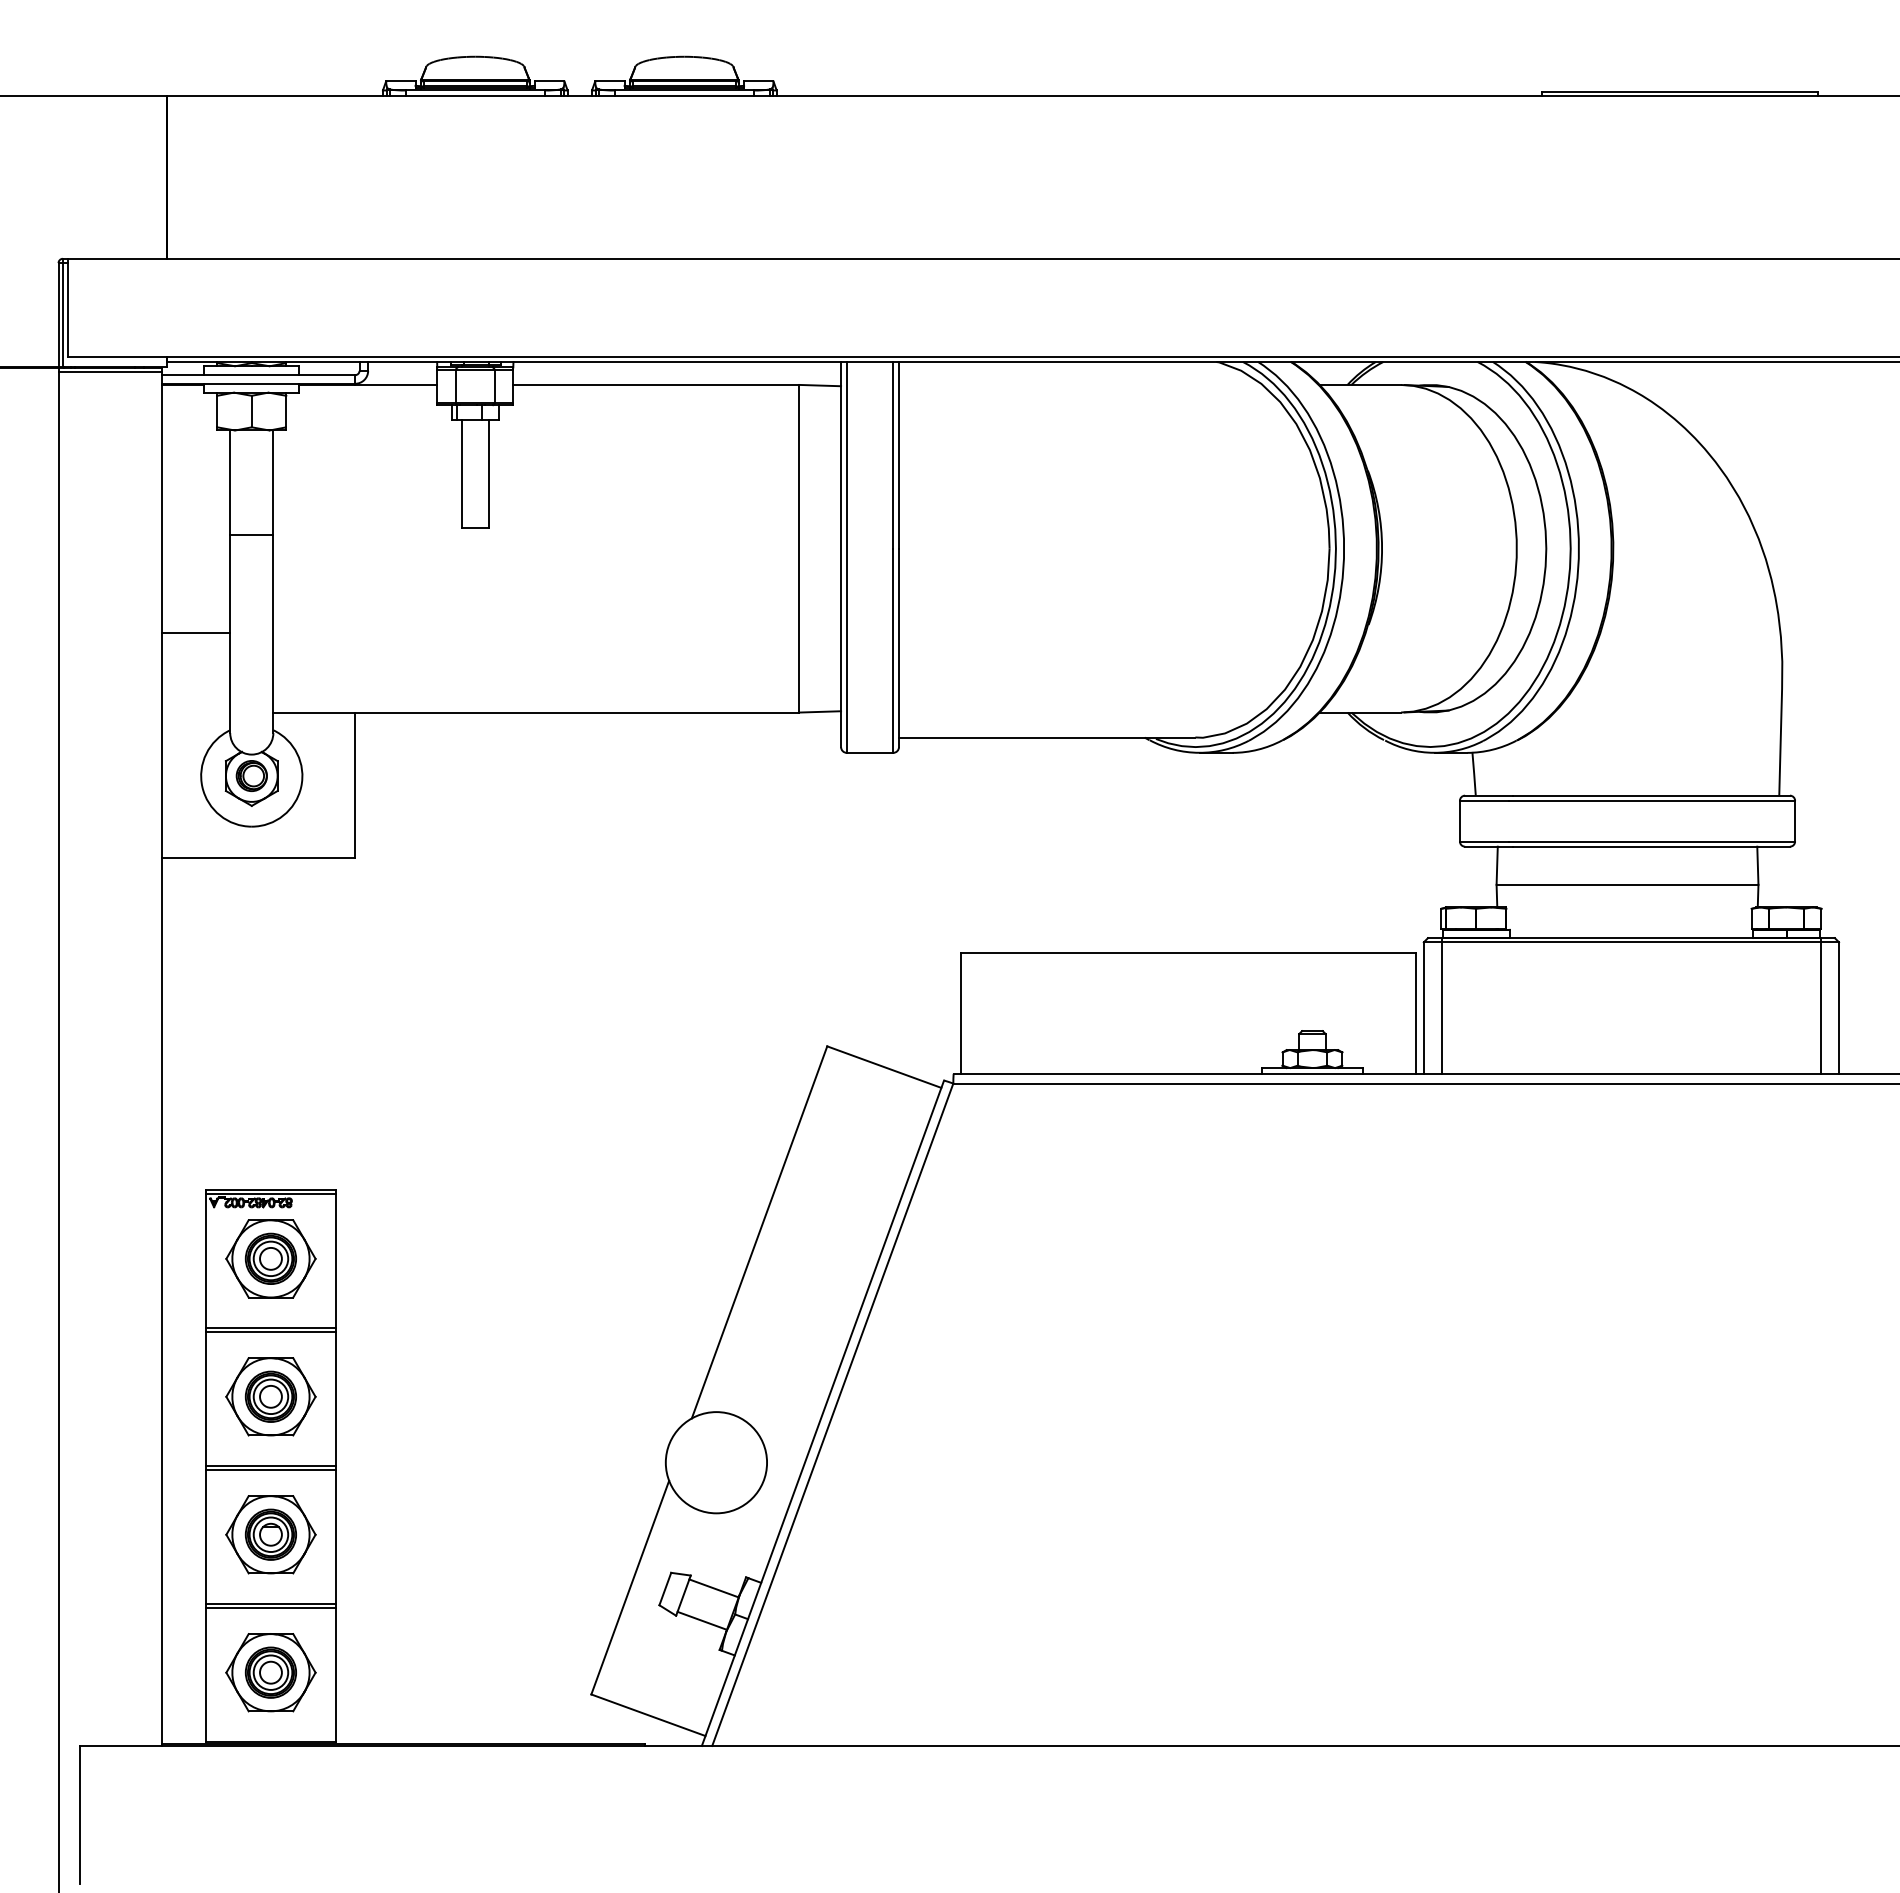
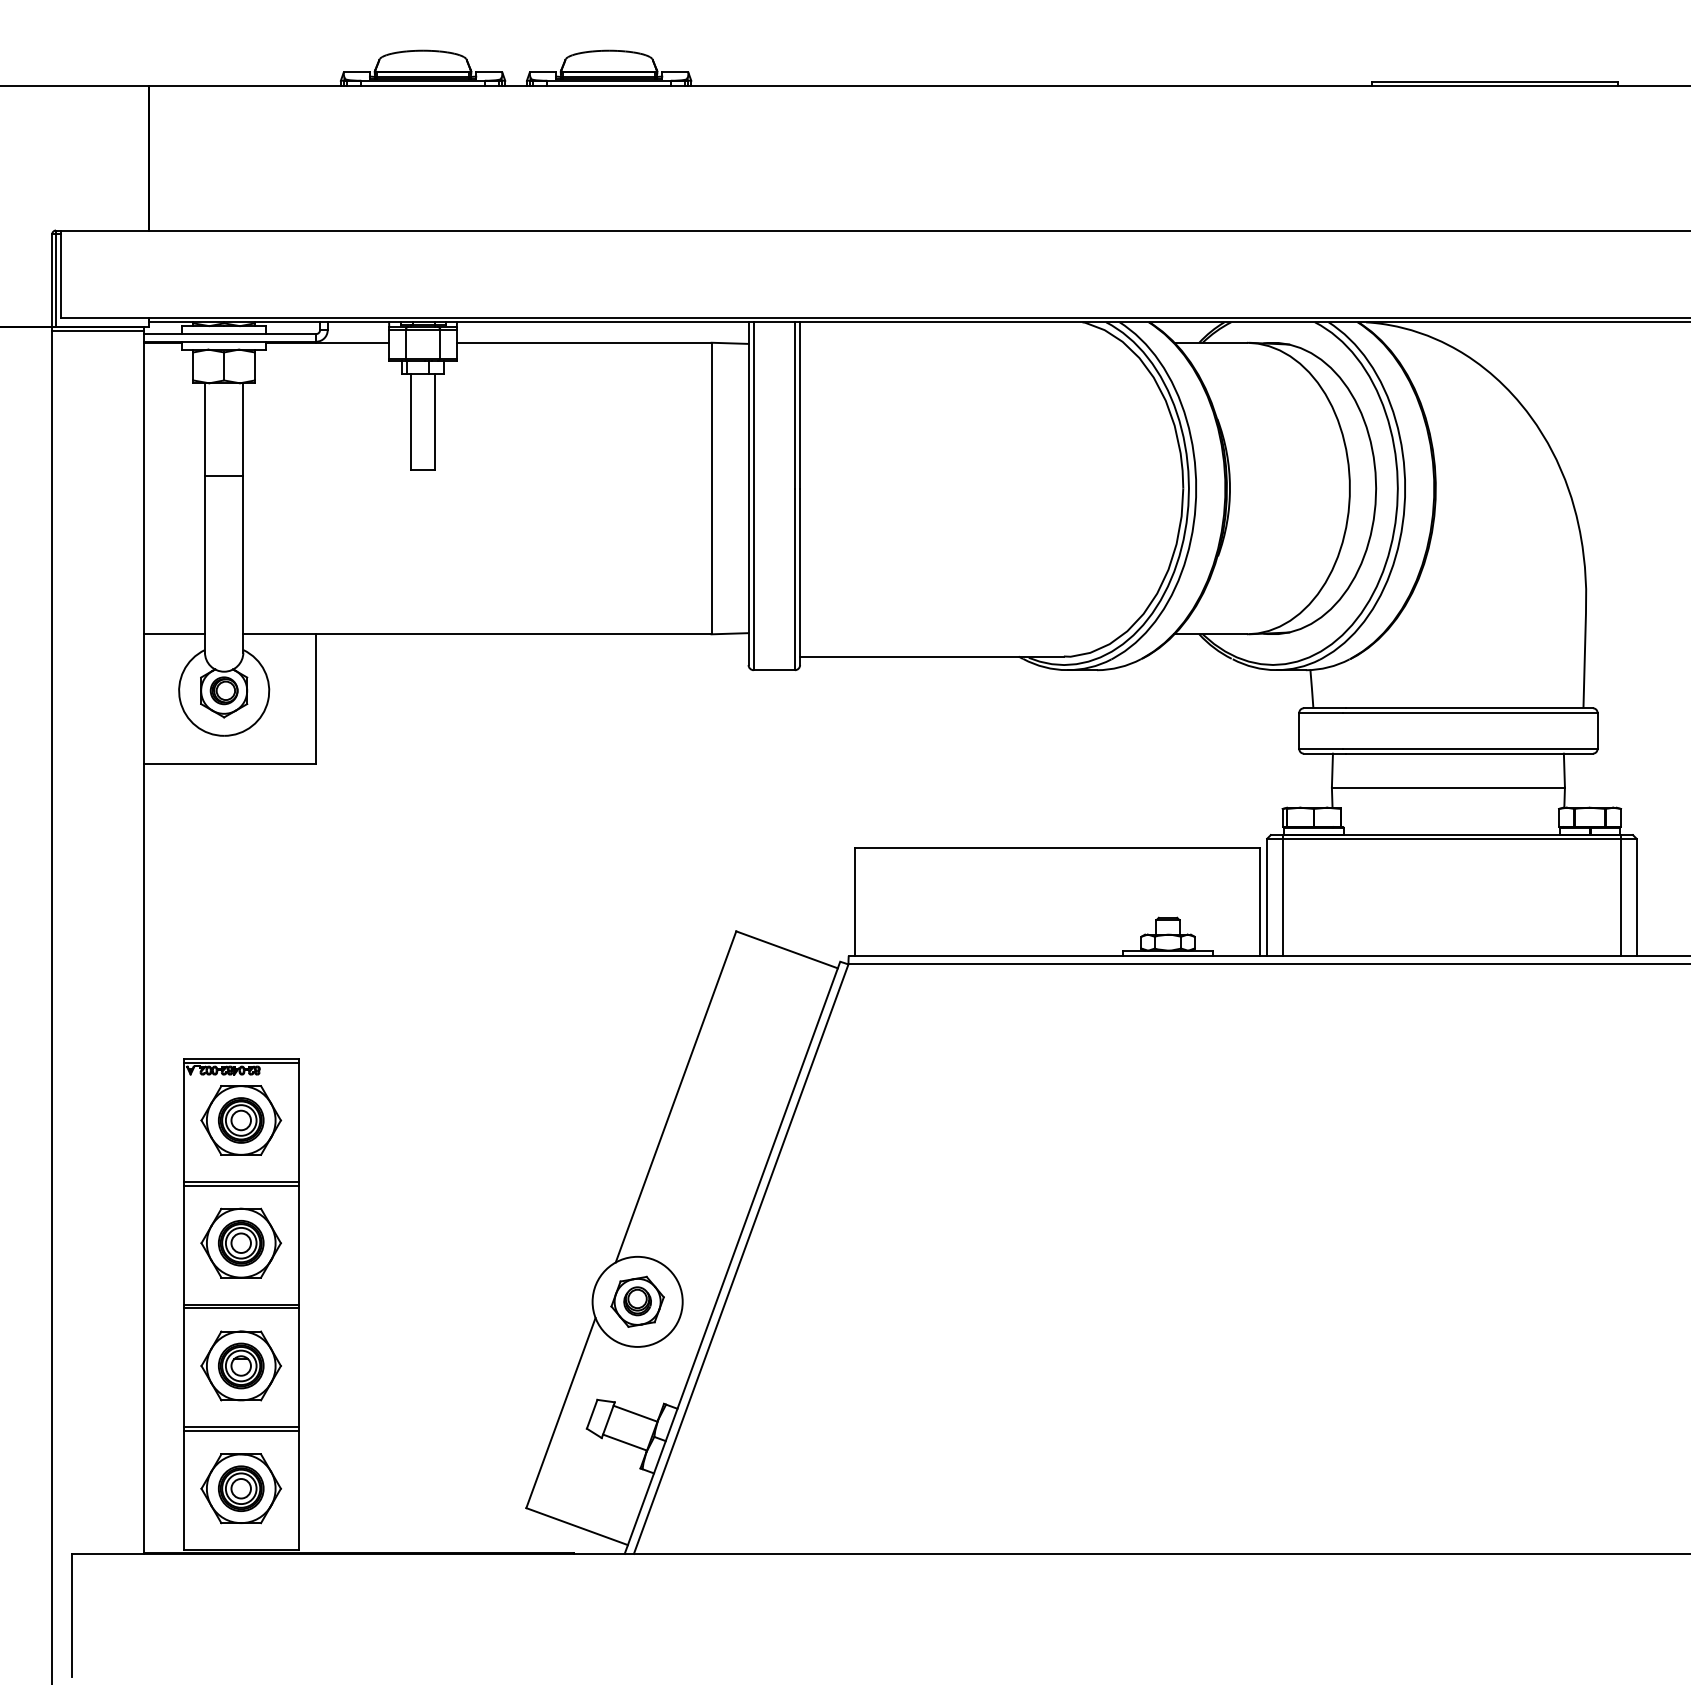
line: (196, 632) -> (174, 634), moved
part: (716, 1462) -> (637, 1301), added

